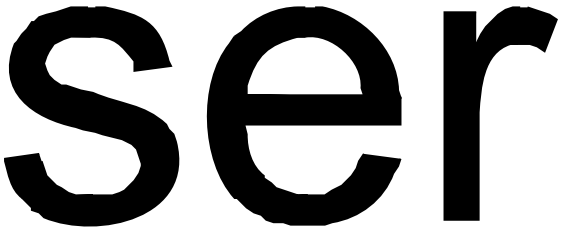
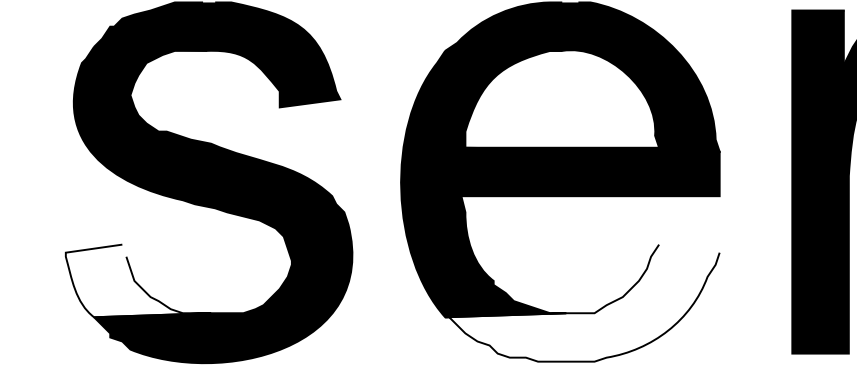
fill: (48, 175) -> (137, 280), removed
fill: (317, 188) -> (582, 301), removed

